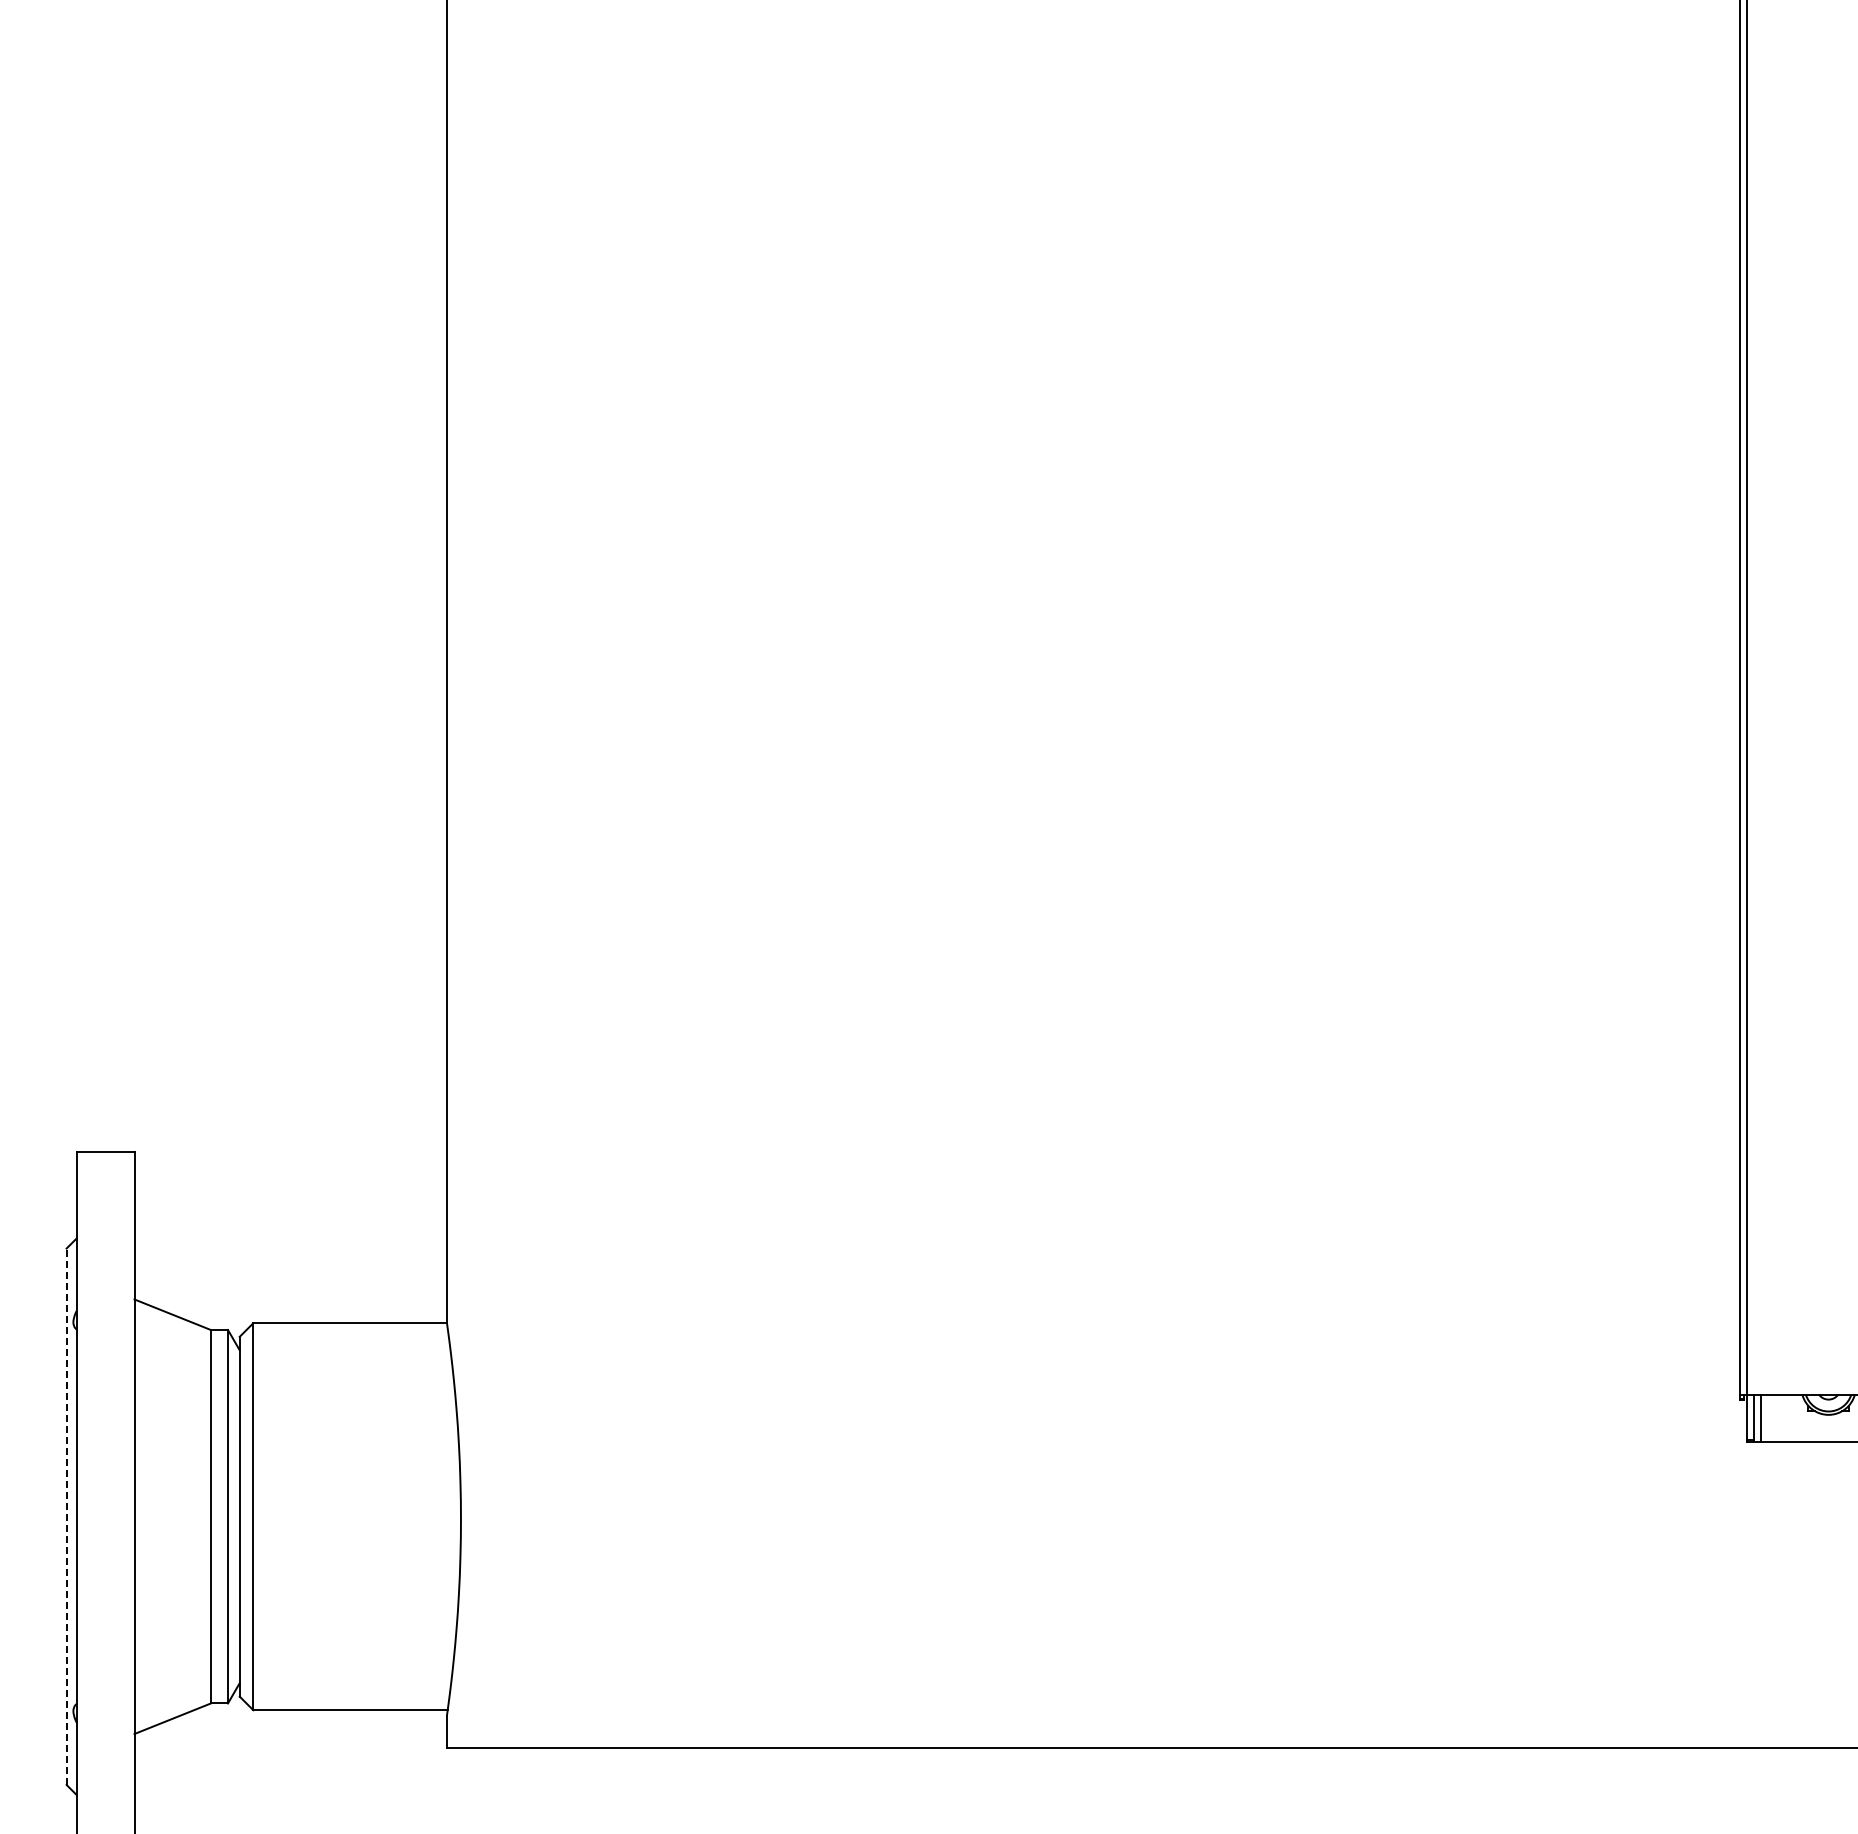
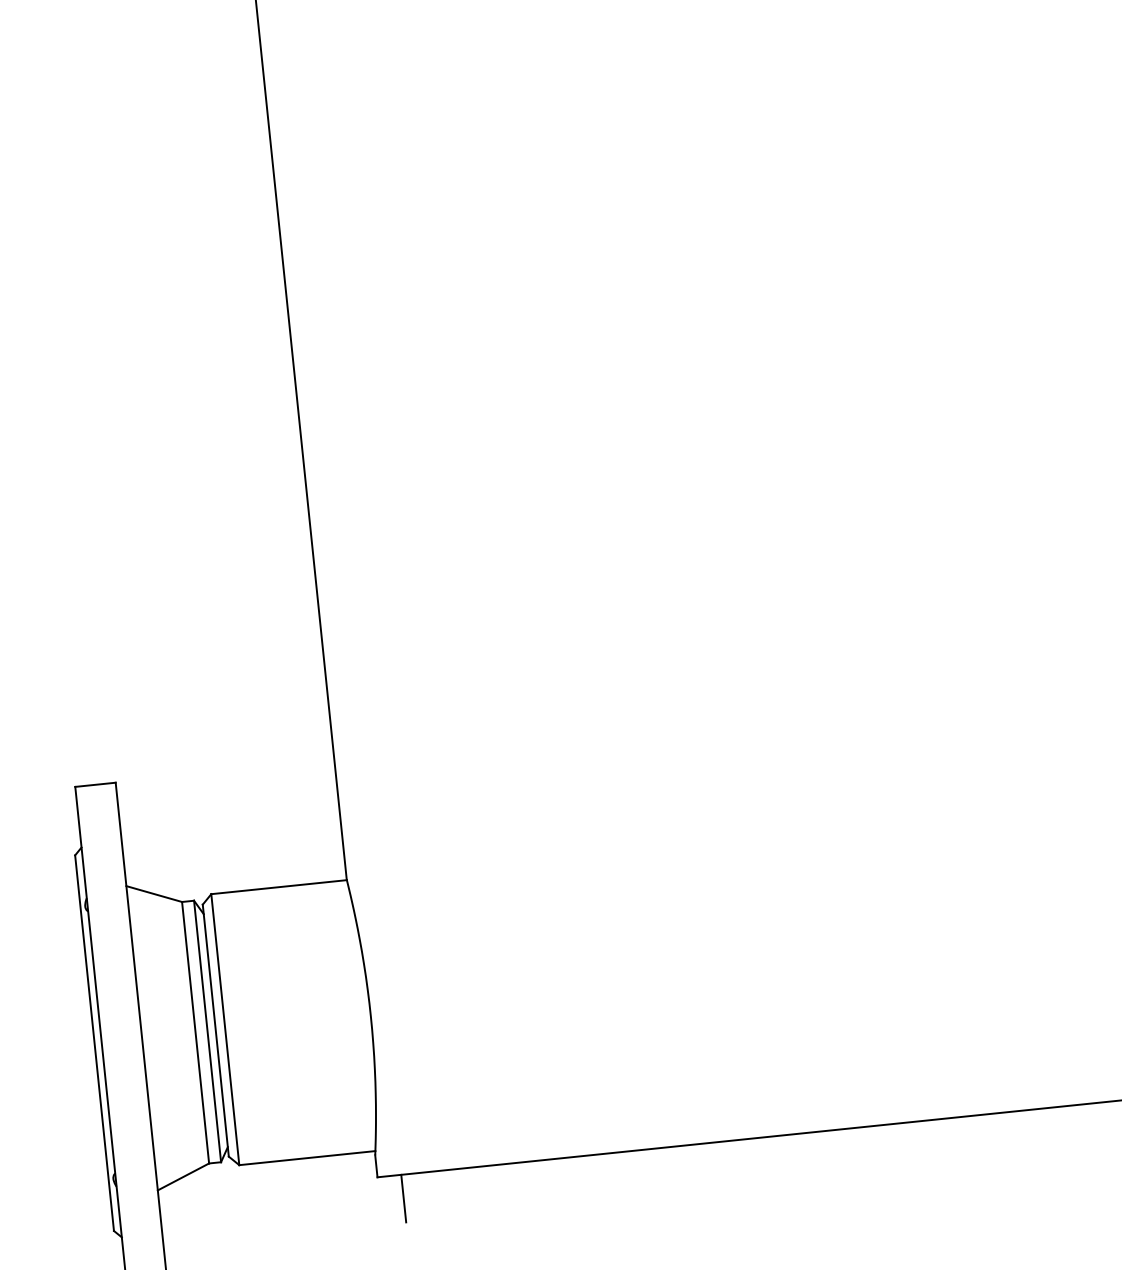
line: (66, 1516) -> (94, 1043), dashed -> solid
line: (480, 1781) -> (403, 1198), added

